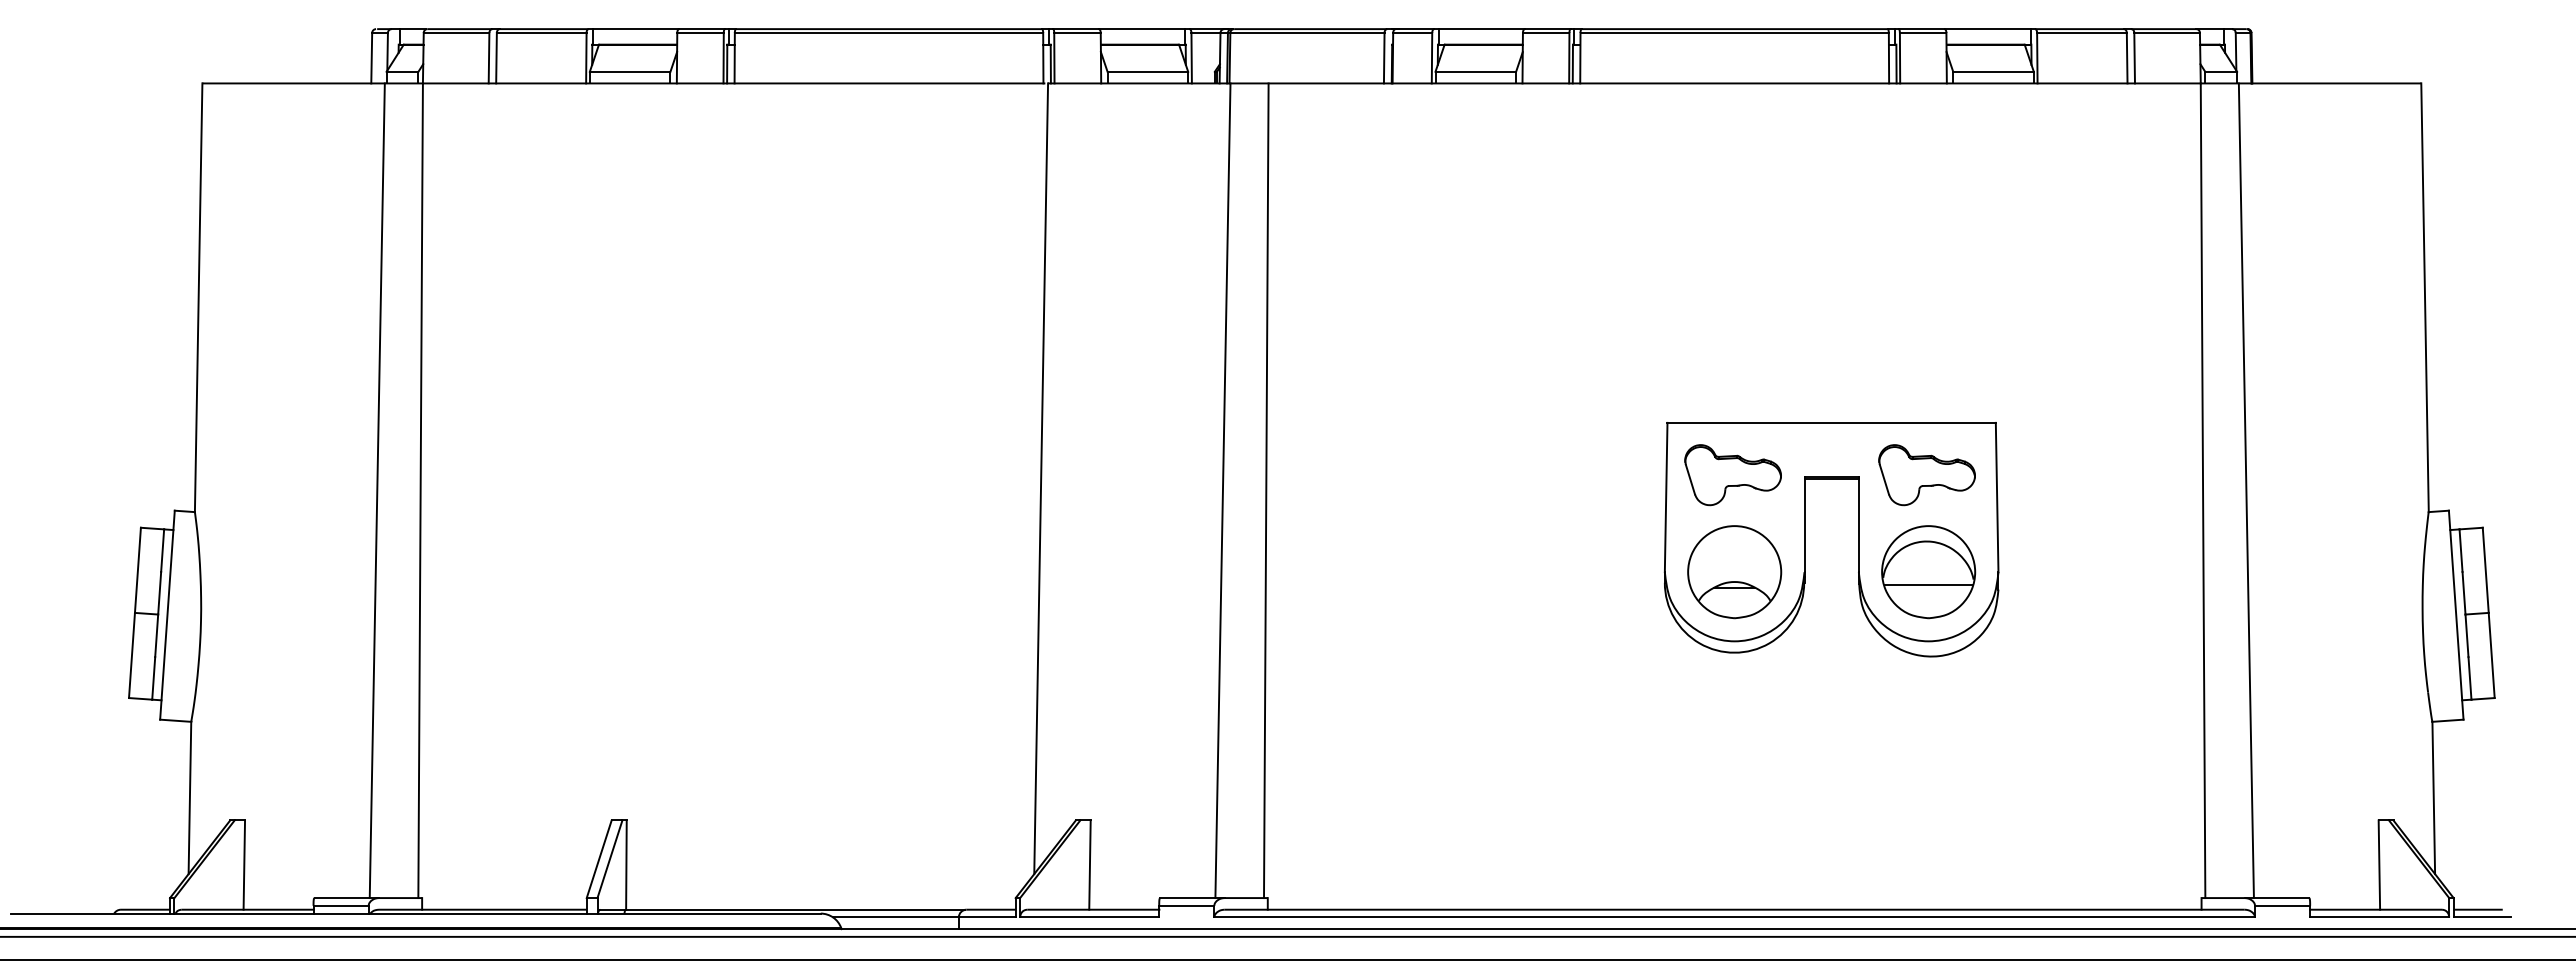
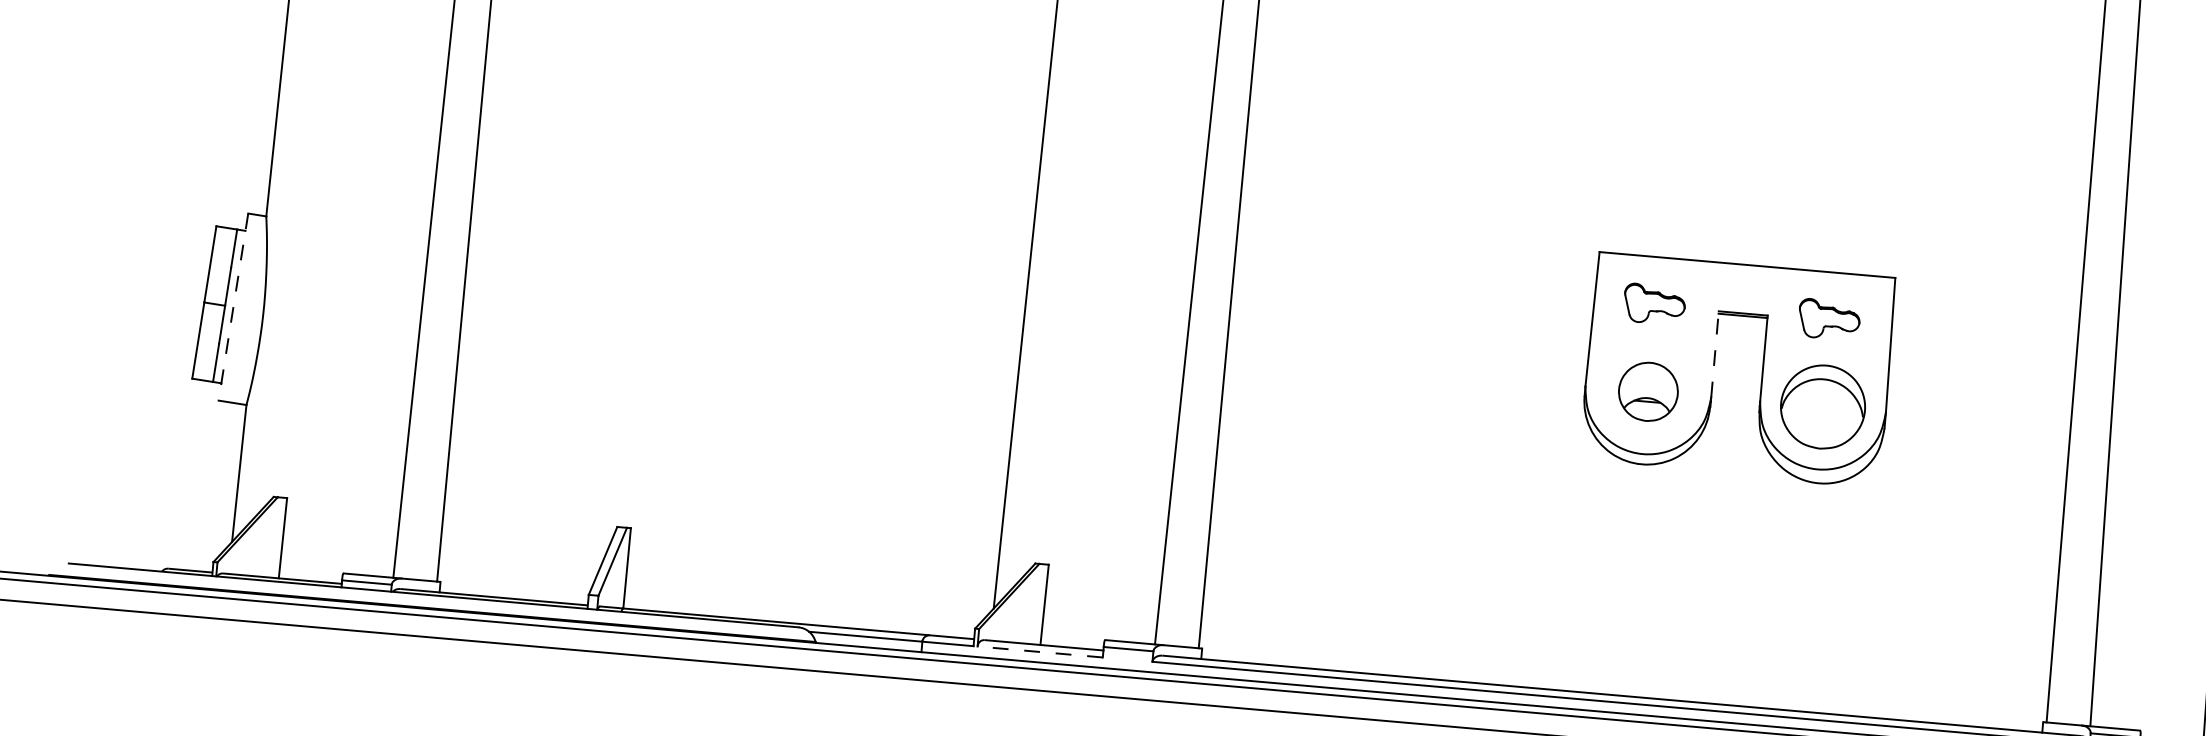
part: (1732, 475) -> (1654, 304), size x0.7
part: (1926, 475) -> (1828, 319), size x0.7
line: (1804, 524) -> (1715, 354), solid -> dashed
part: (1734, 572) -> (1648, 392), size x0.7
line: (1929, 584) -> (1822, 418), removed
line: (167, 615) -> (233, 307), solid -> dashed
line: (1089, 917) -> (1040, 652), solid -> dashed

